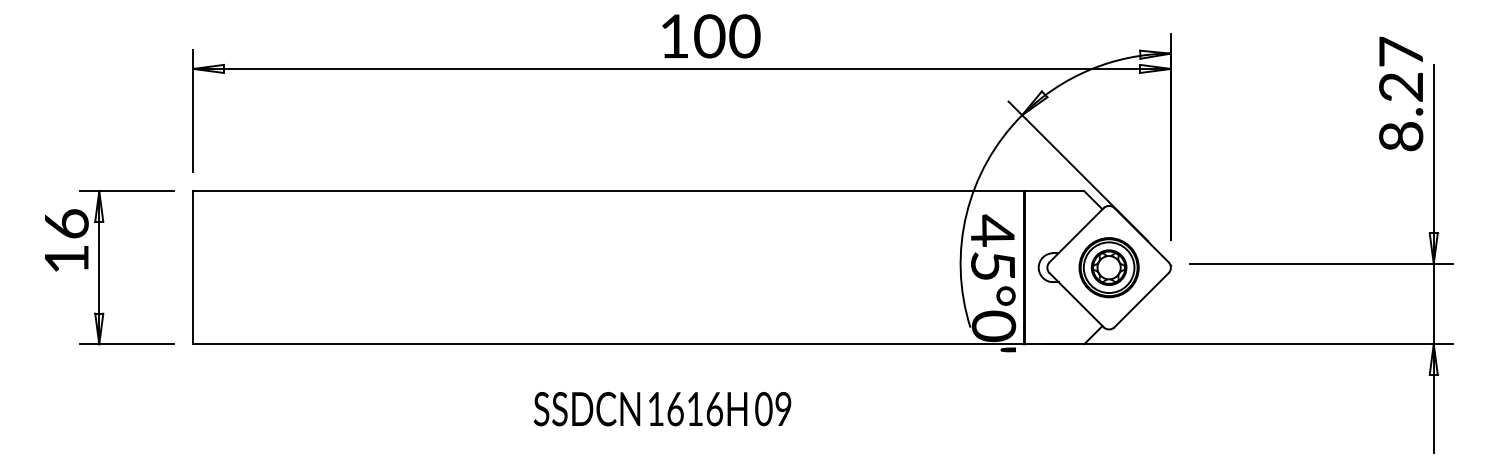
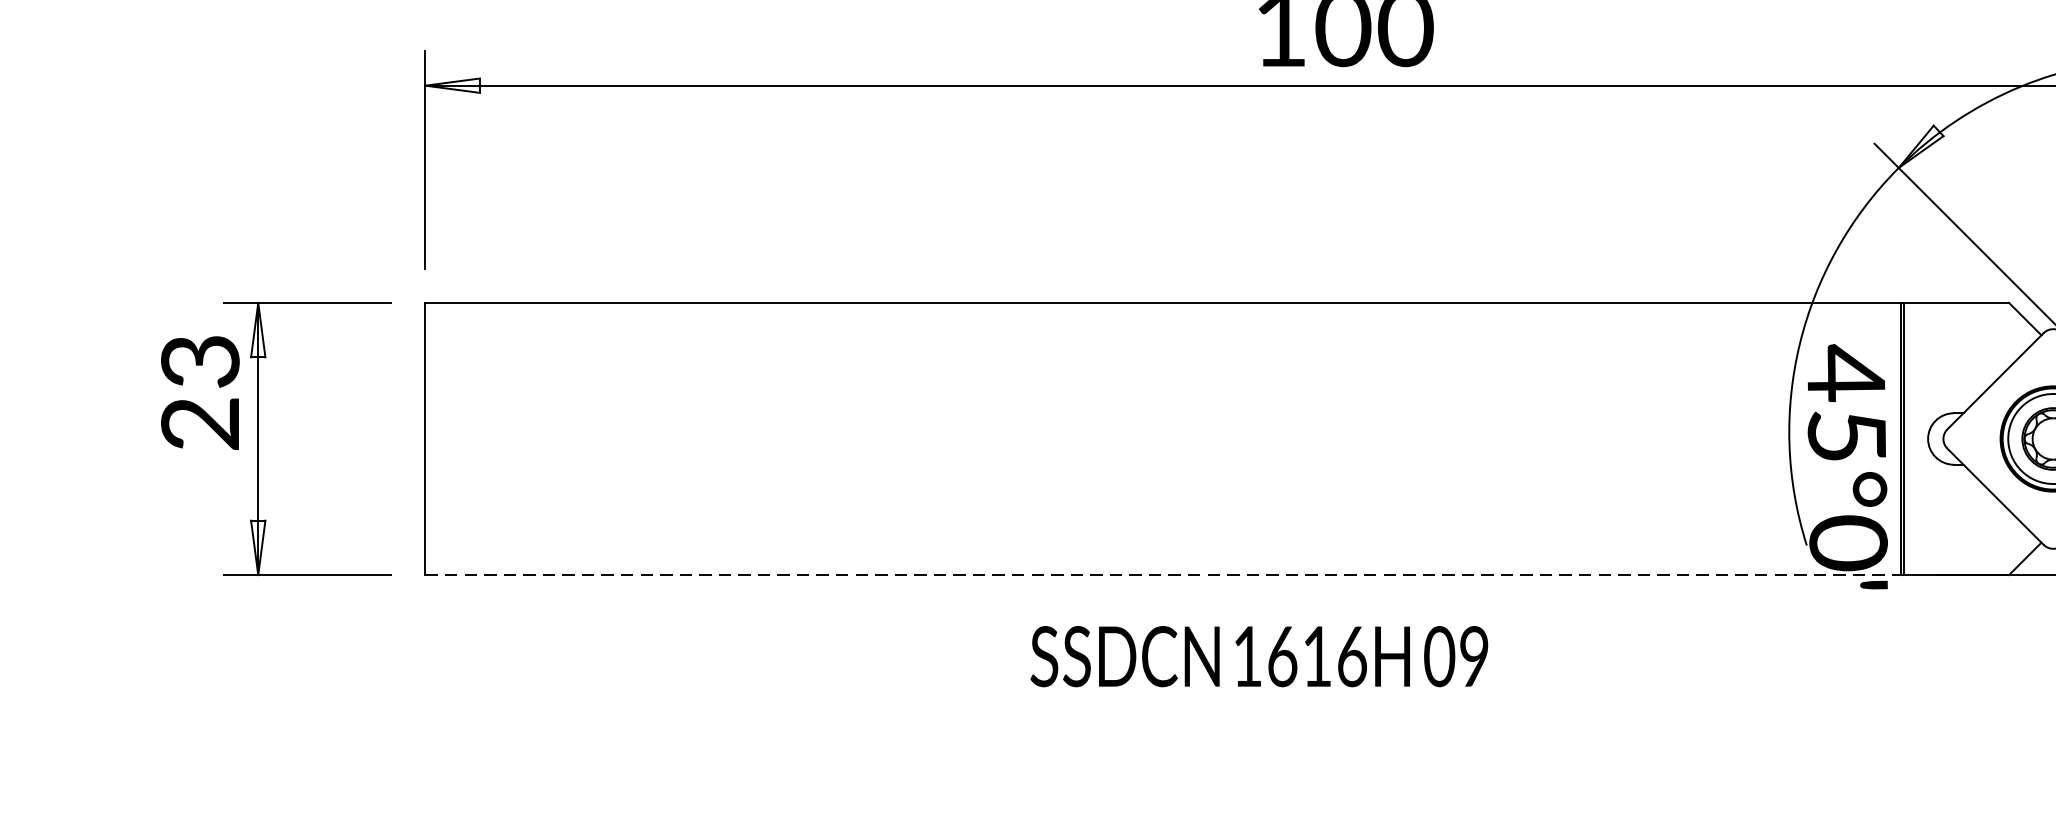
text: (66, 241) -> (199, 392), 16 -> 23
line: (609, 344) -> (1165, 575), solid -> dashed
text: (662, 409) -> (1259, 657), moved

